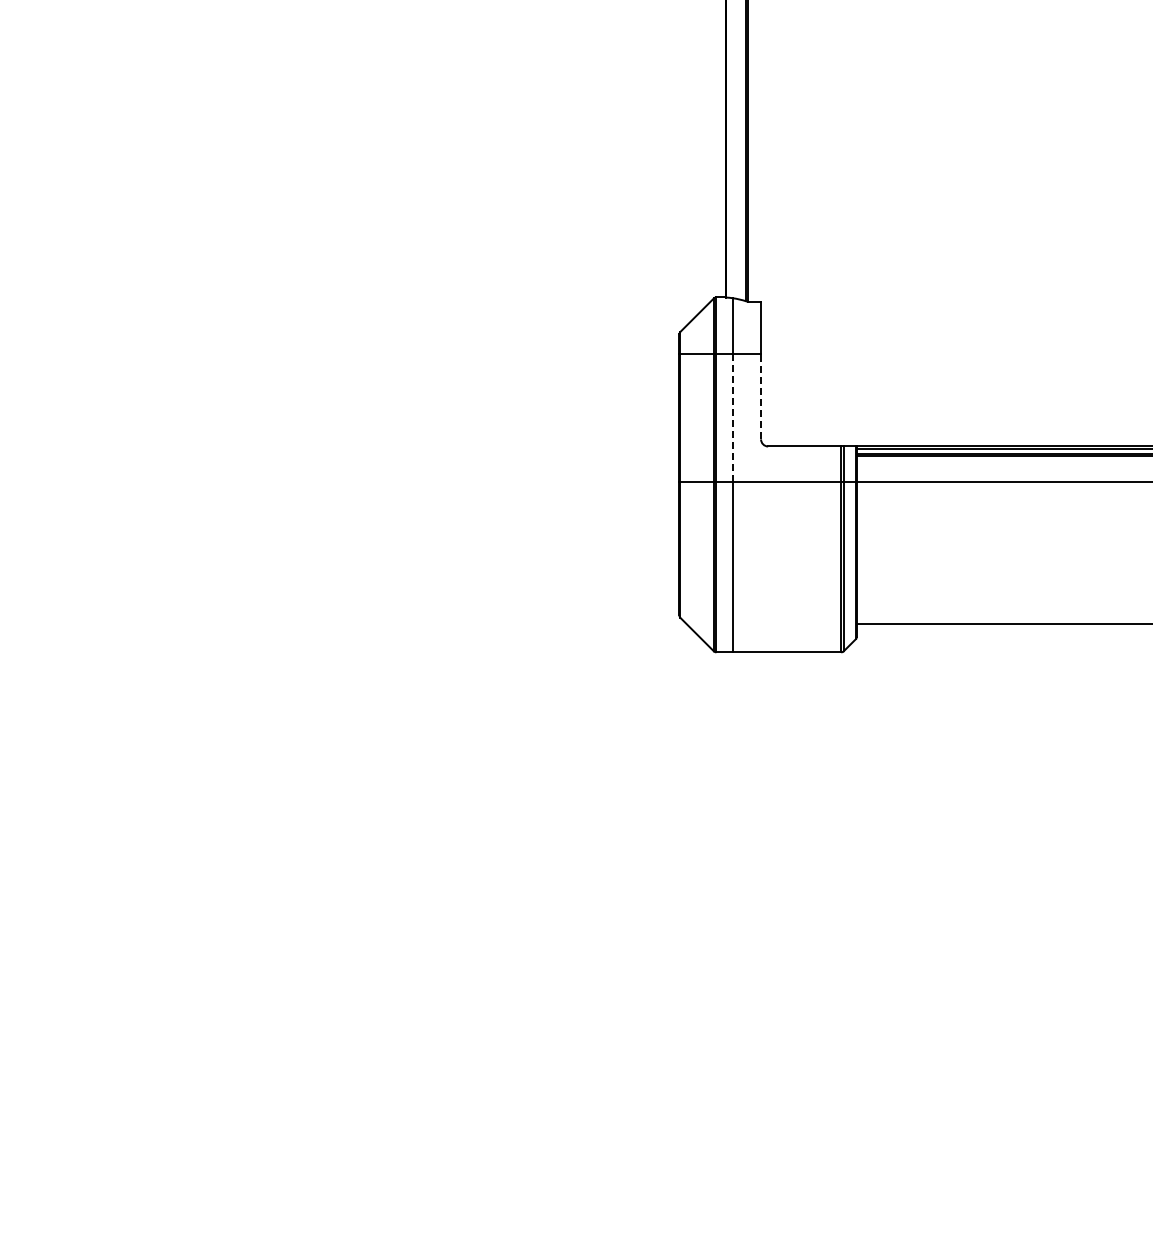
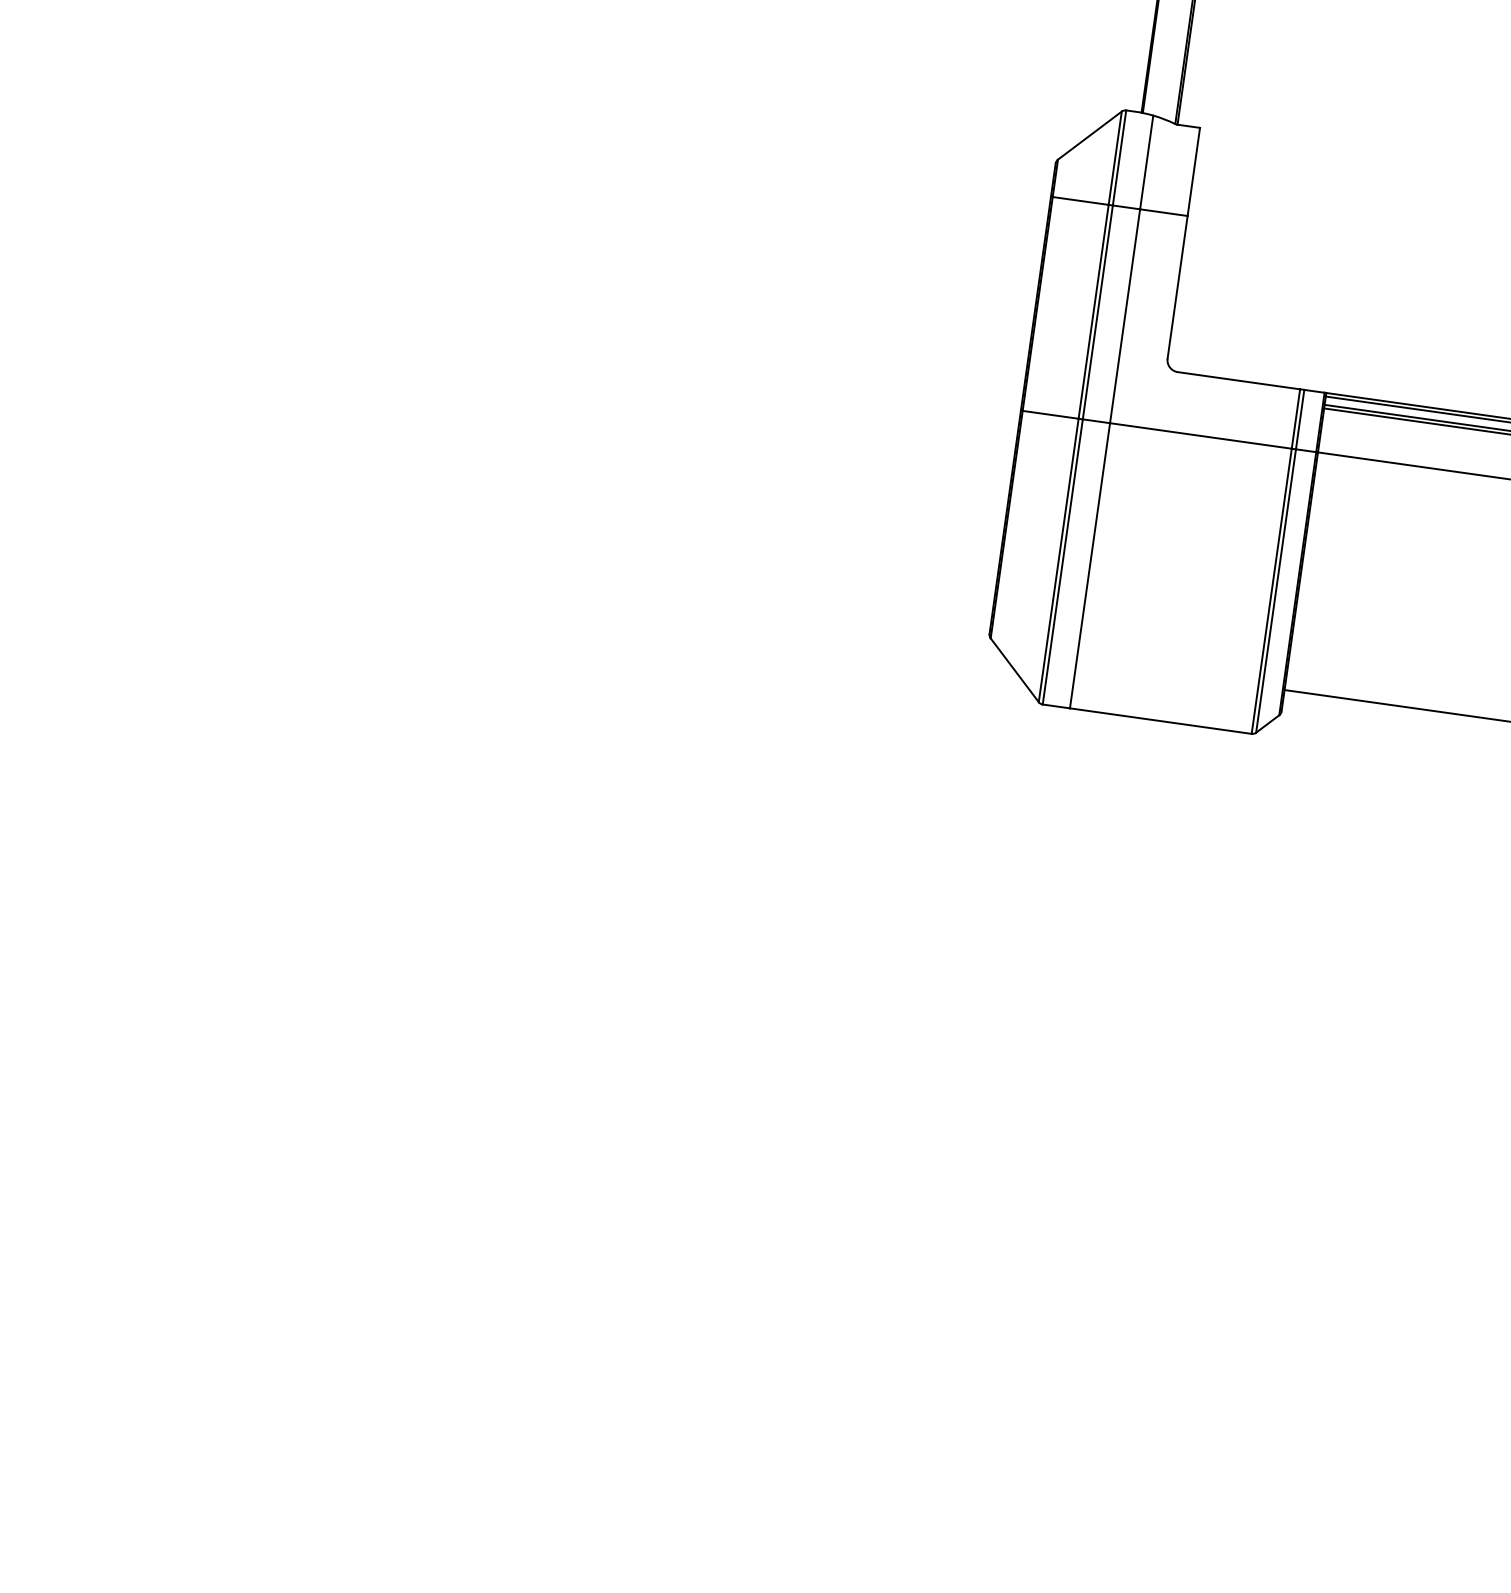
line: (761, 396) -> (1178, 286), dashed -> solid
line: (732, 418) -> (1124, 316), dashed -> solid

